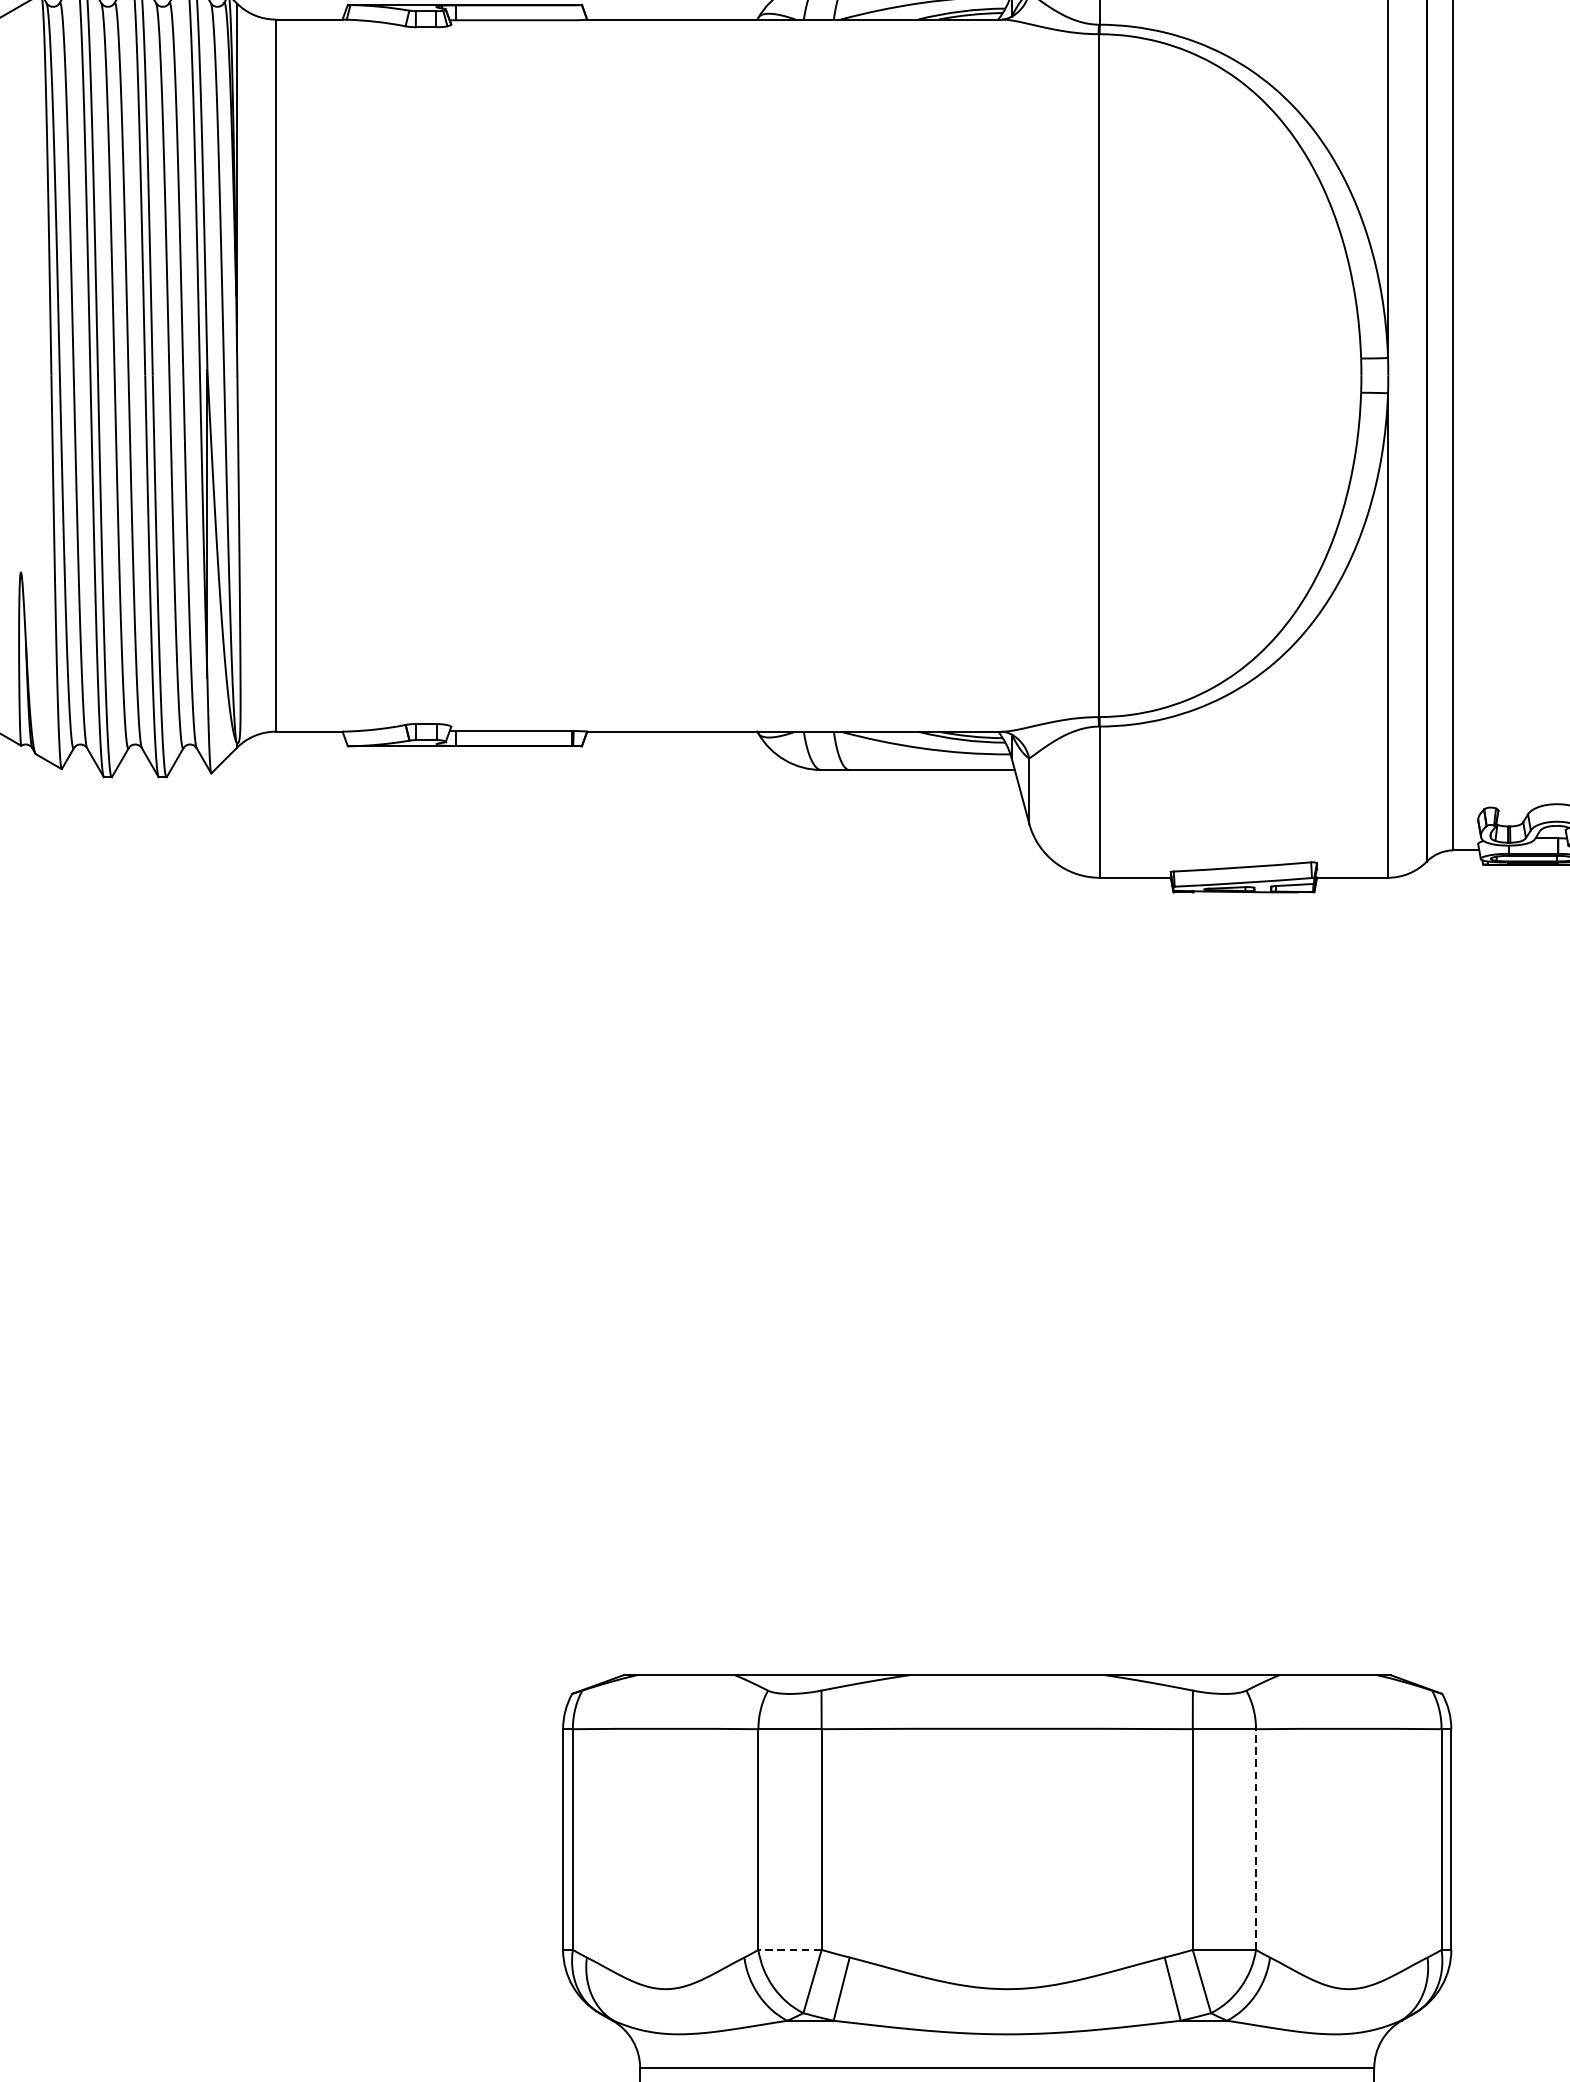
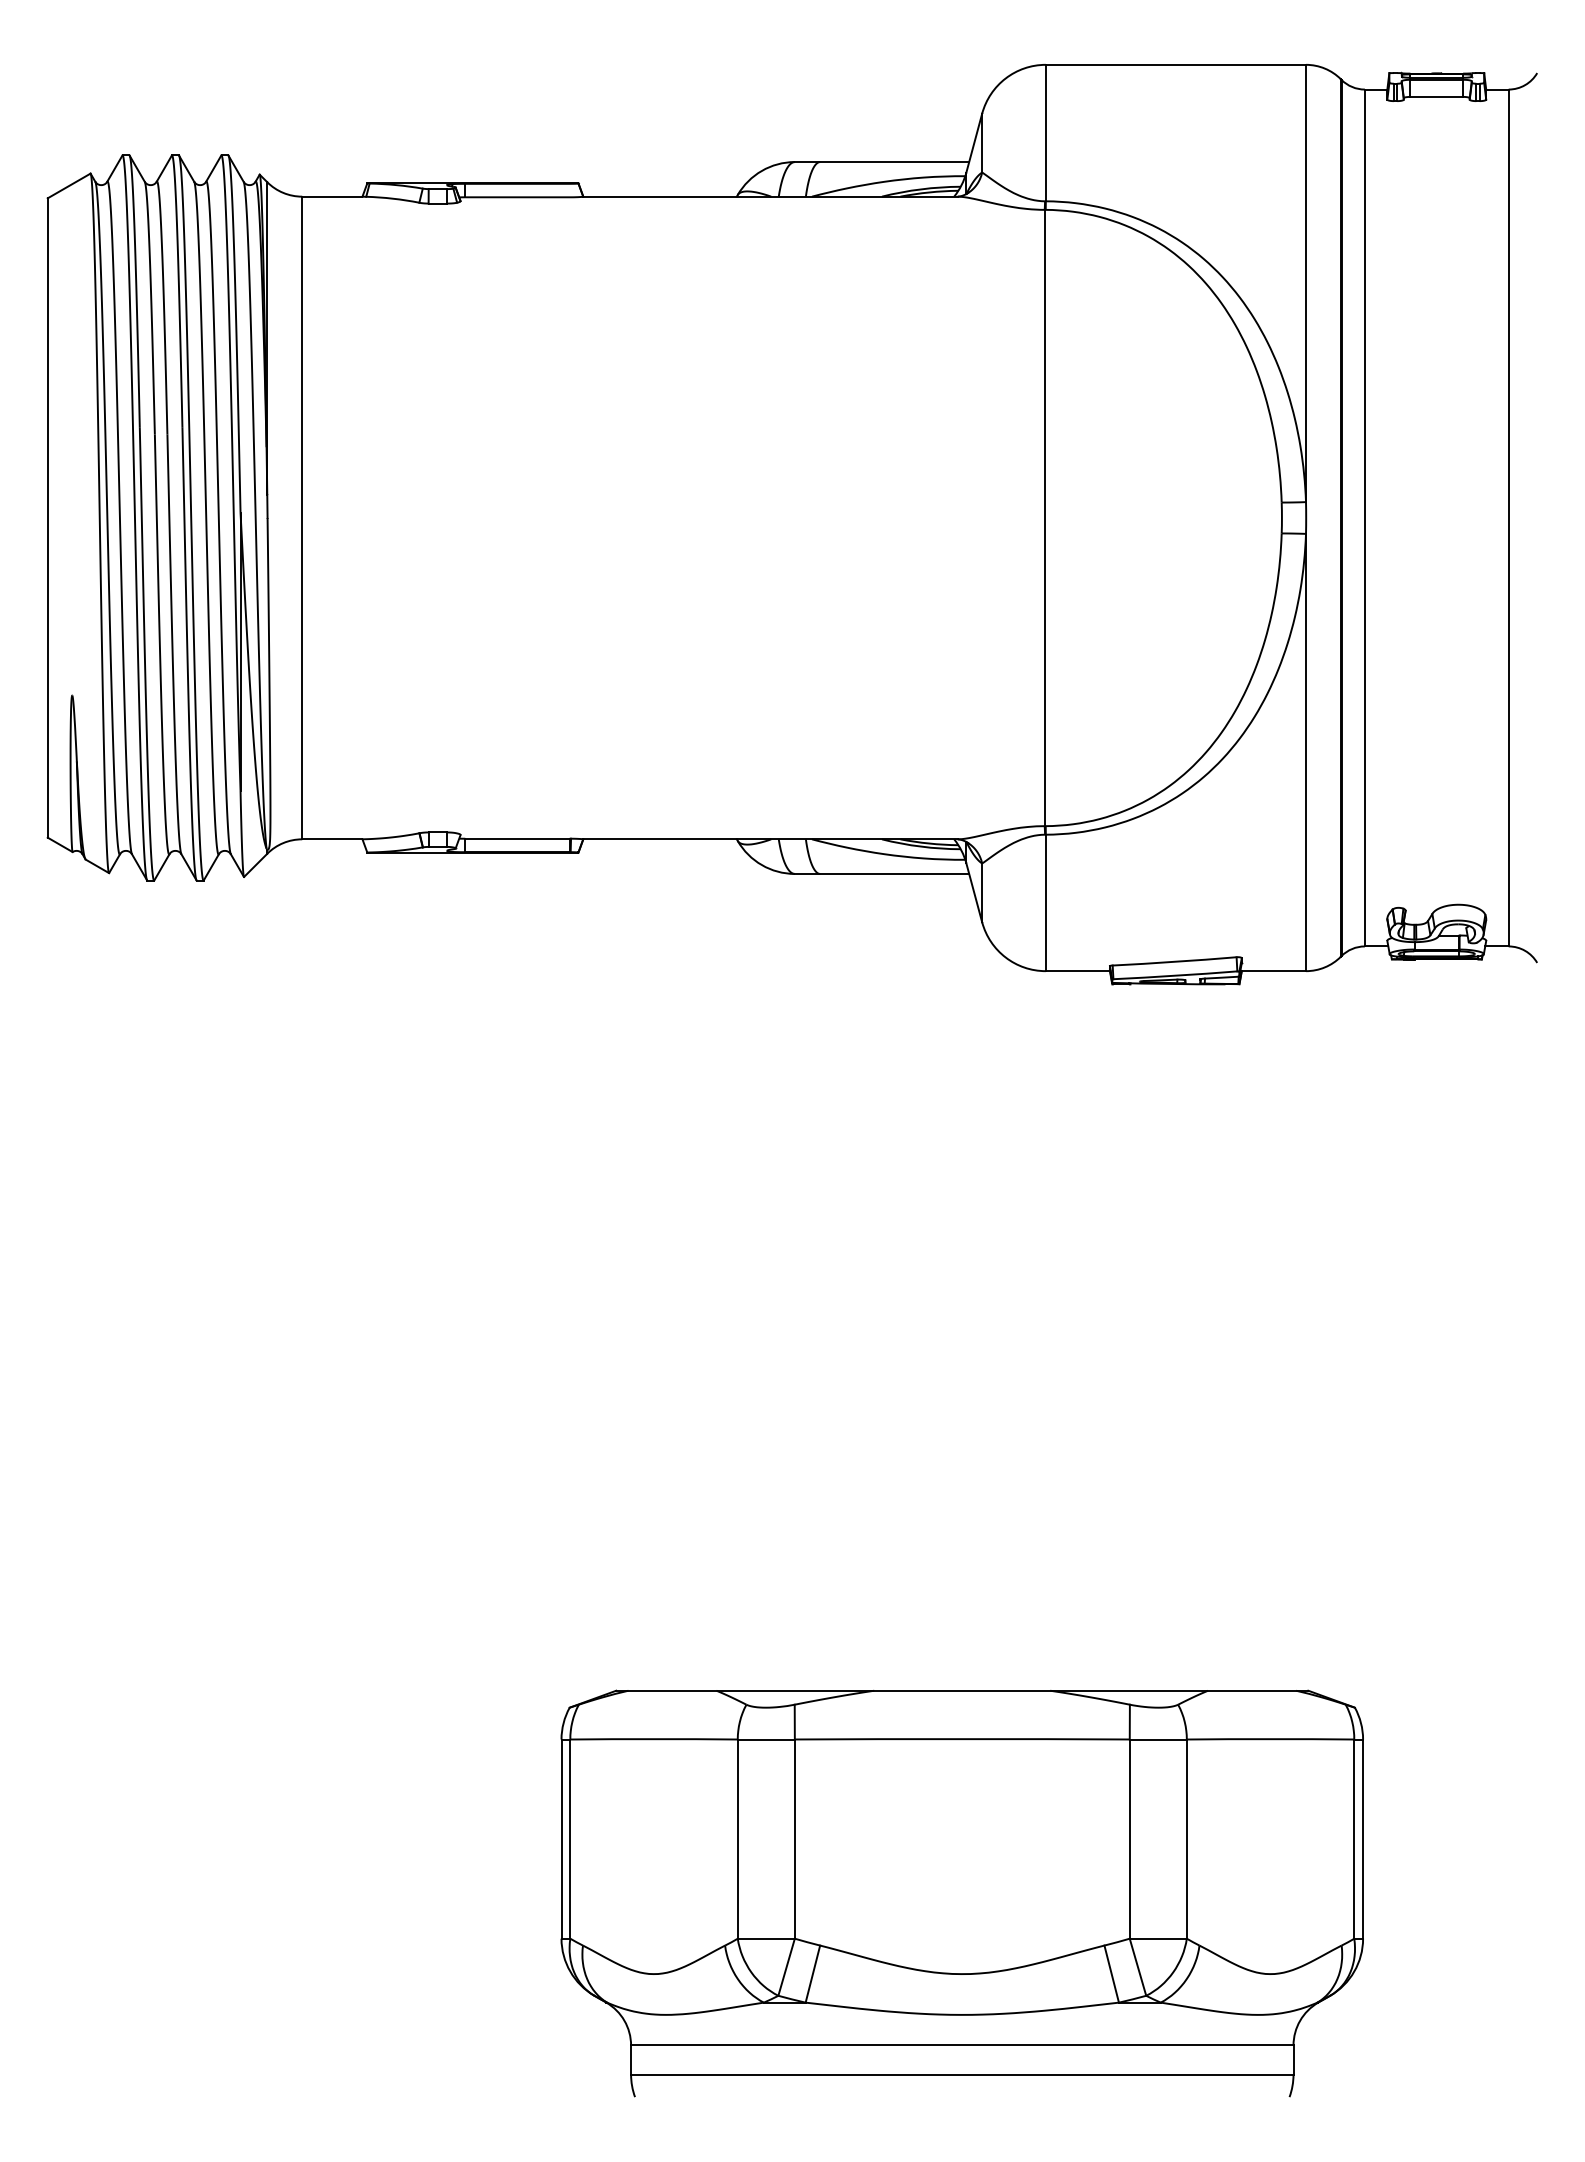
line: (1255, 1839) -> (1186, 1839), dashed -> solid
line: (790, 1949) -> (766, 1938), dashed -> solid

